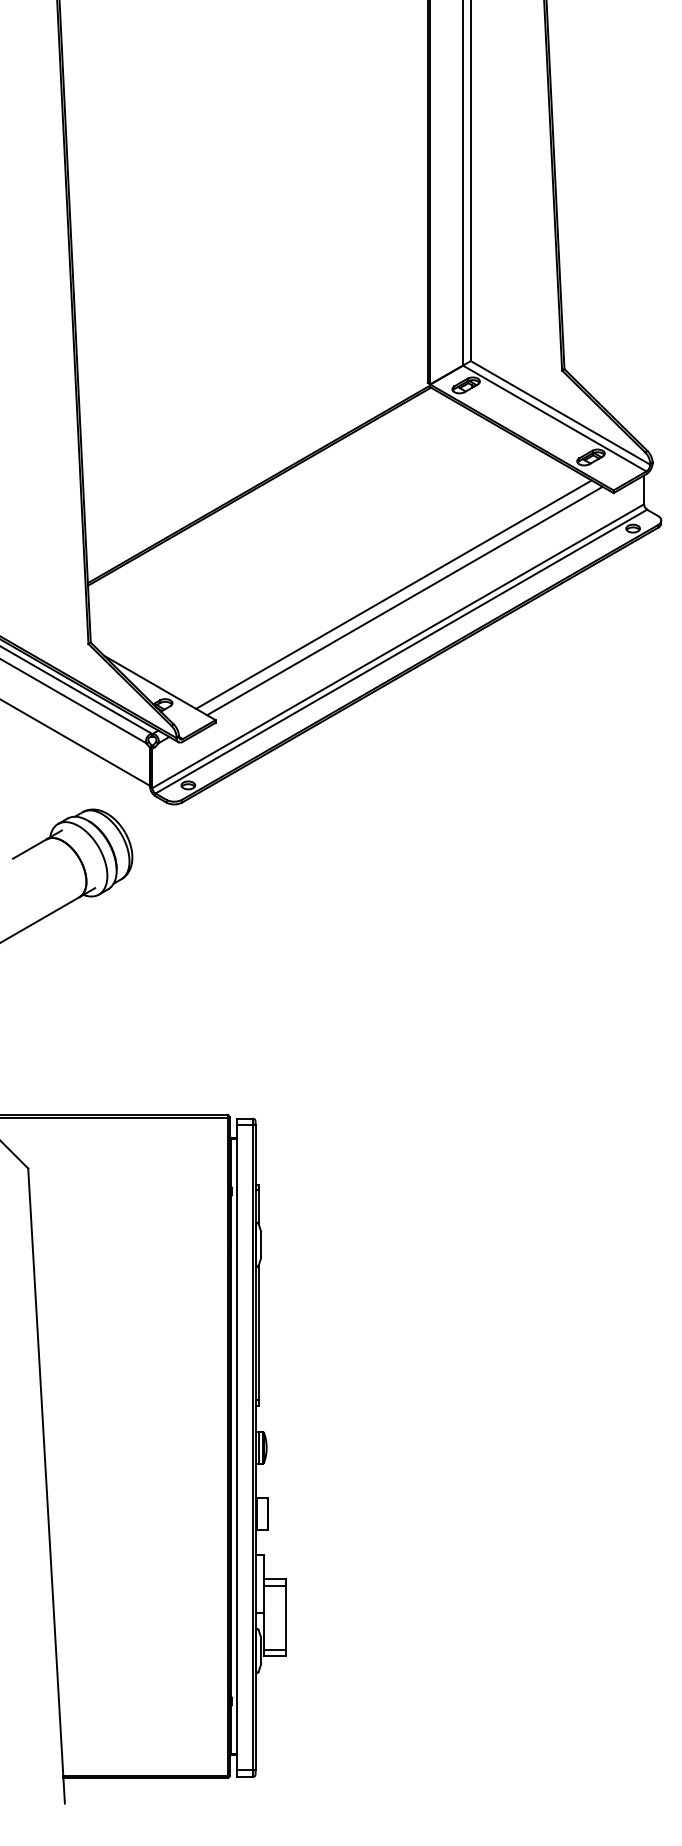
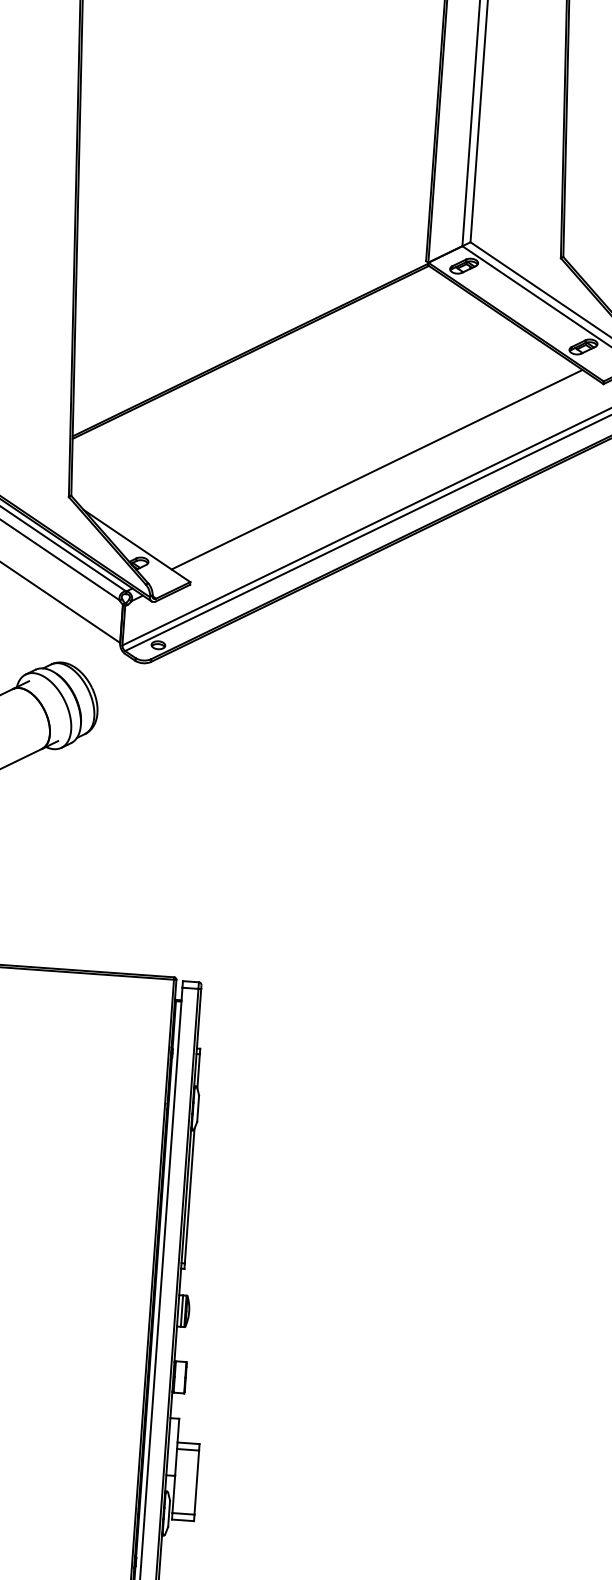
line: (404, 600) -> (387, 476), removed

